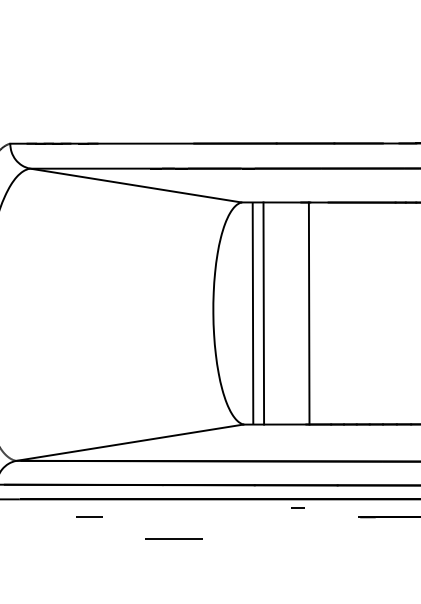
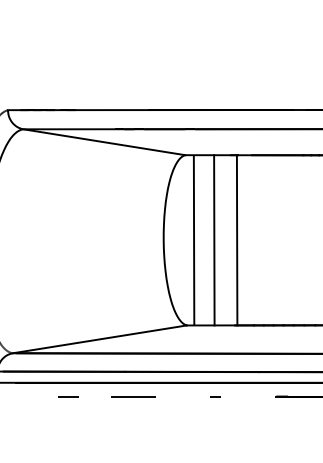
line: (263, 313) -> (214, 240), moved
line: (297, 508) -> (215, 396), moved
line: (173, 539) -> (133, 396), moved

